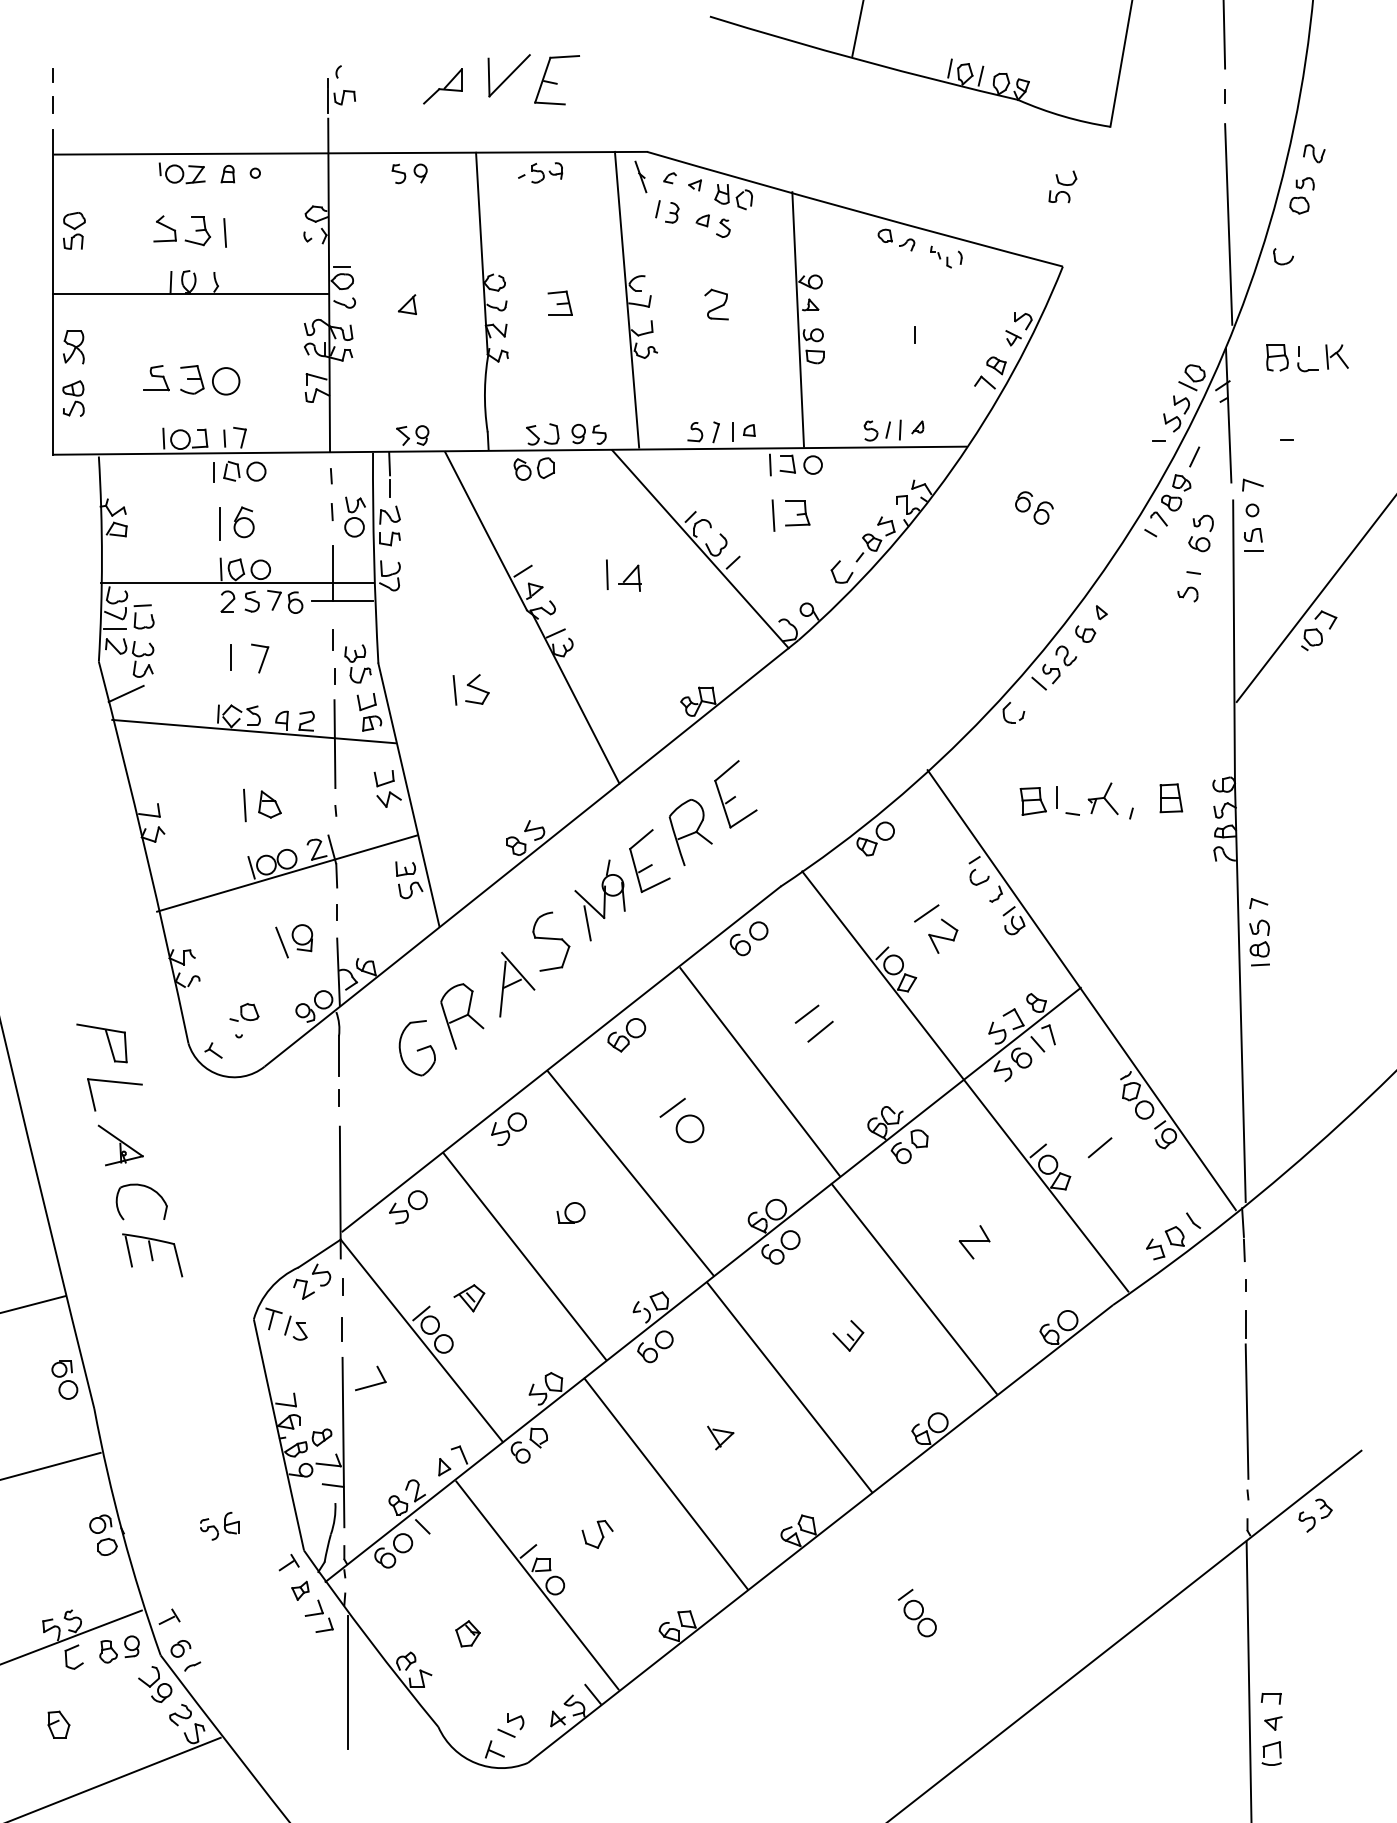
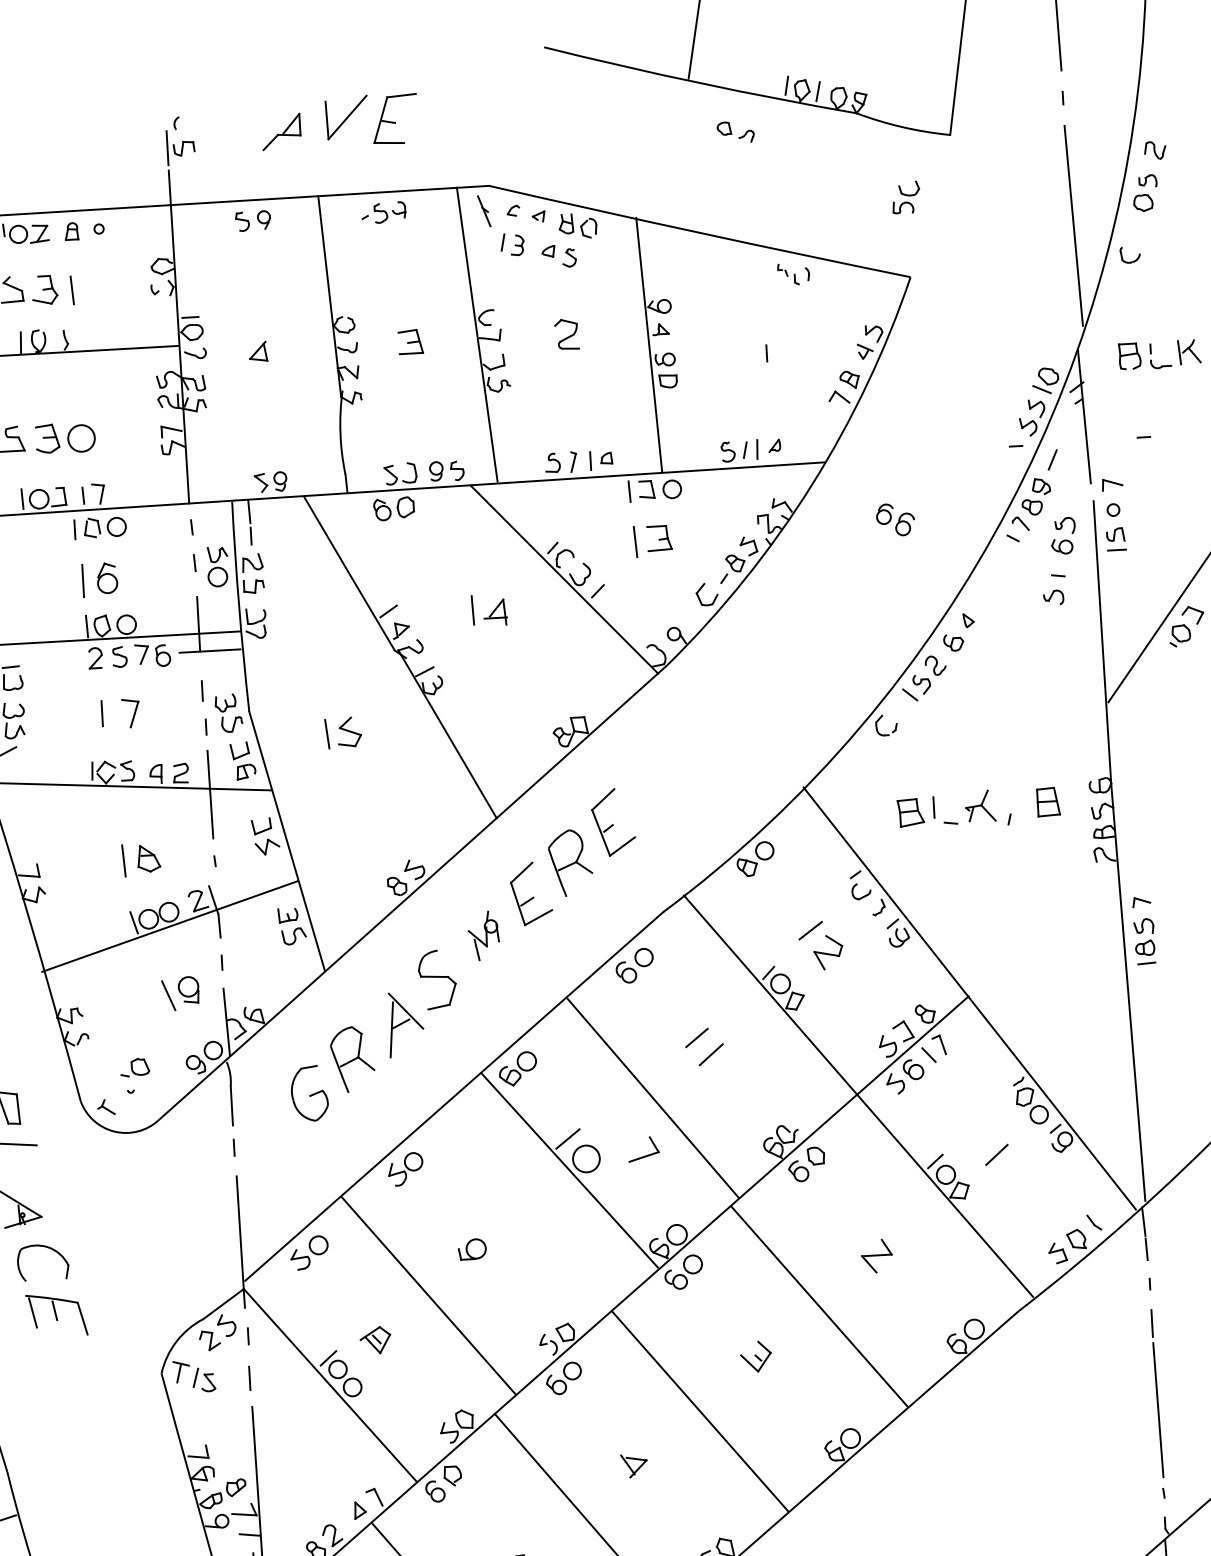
part: (896, 239) -> (735, 131), moved
part: (599, 900) -> (483, 935), size x0.6
line: (630, 1173) -> (569, 1170), moved
part: (372, 1384) -> (645, 1155), moved

